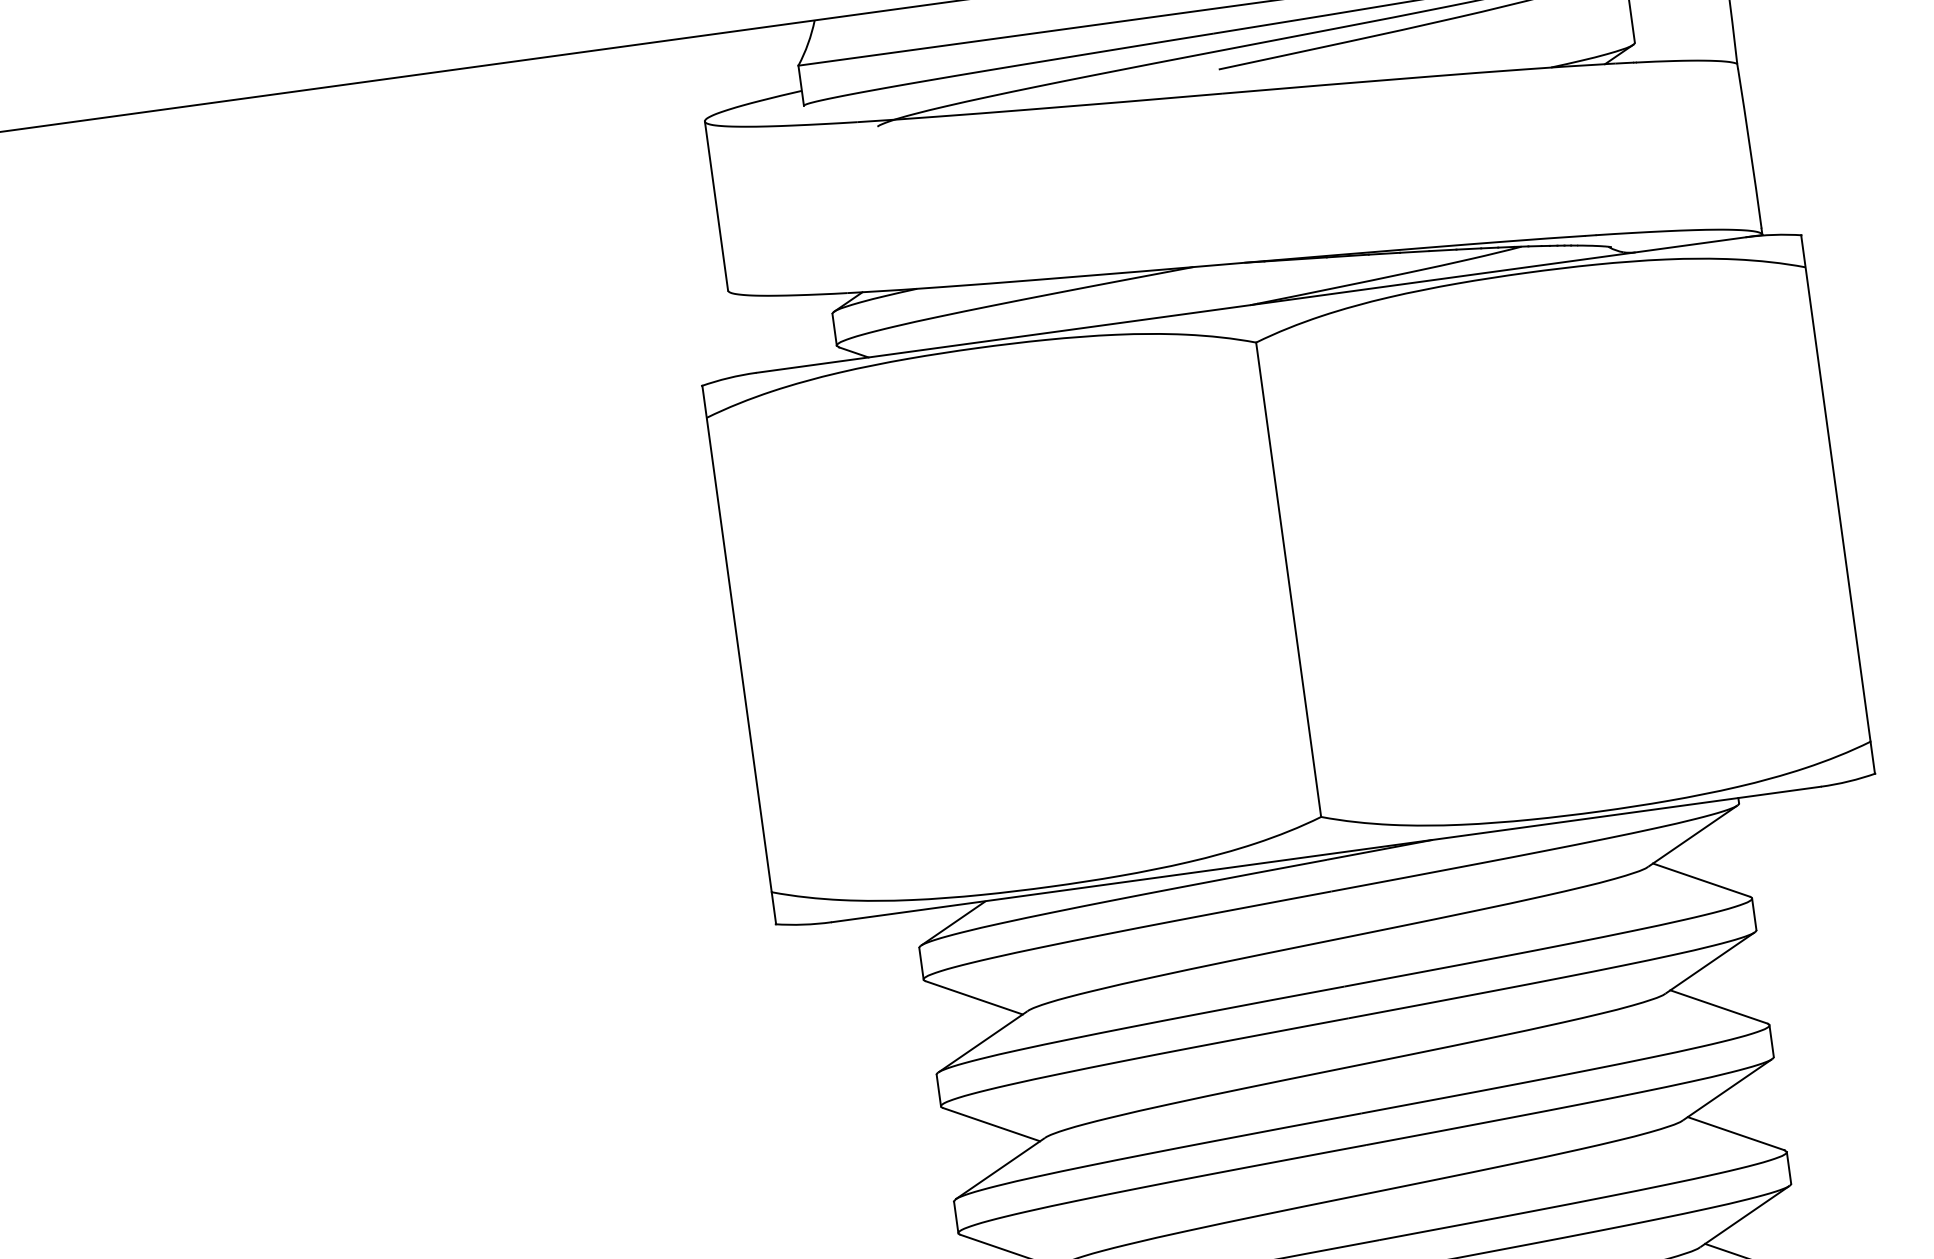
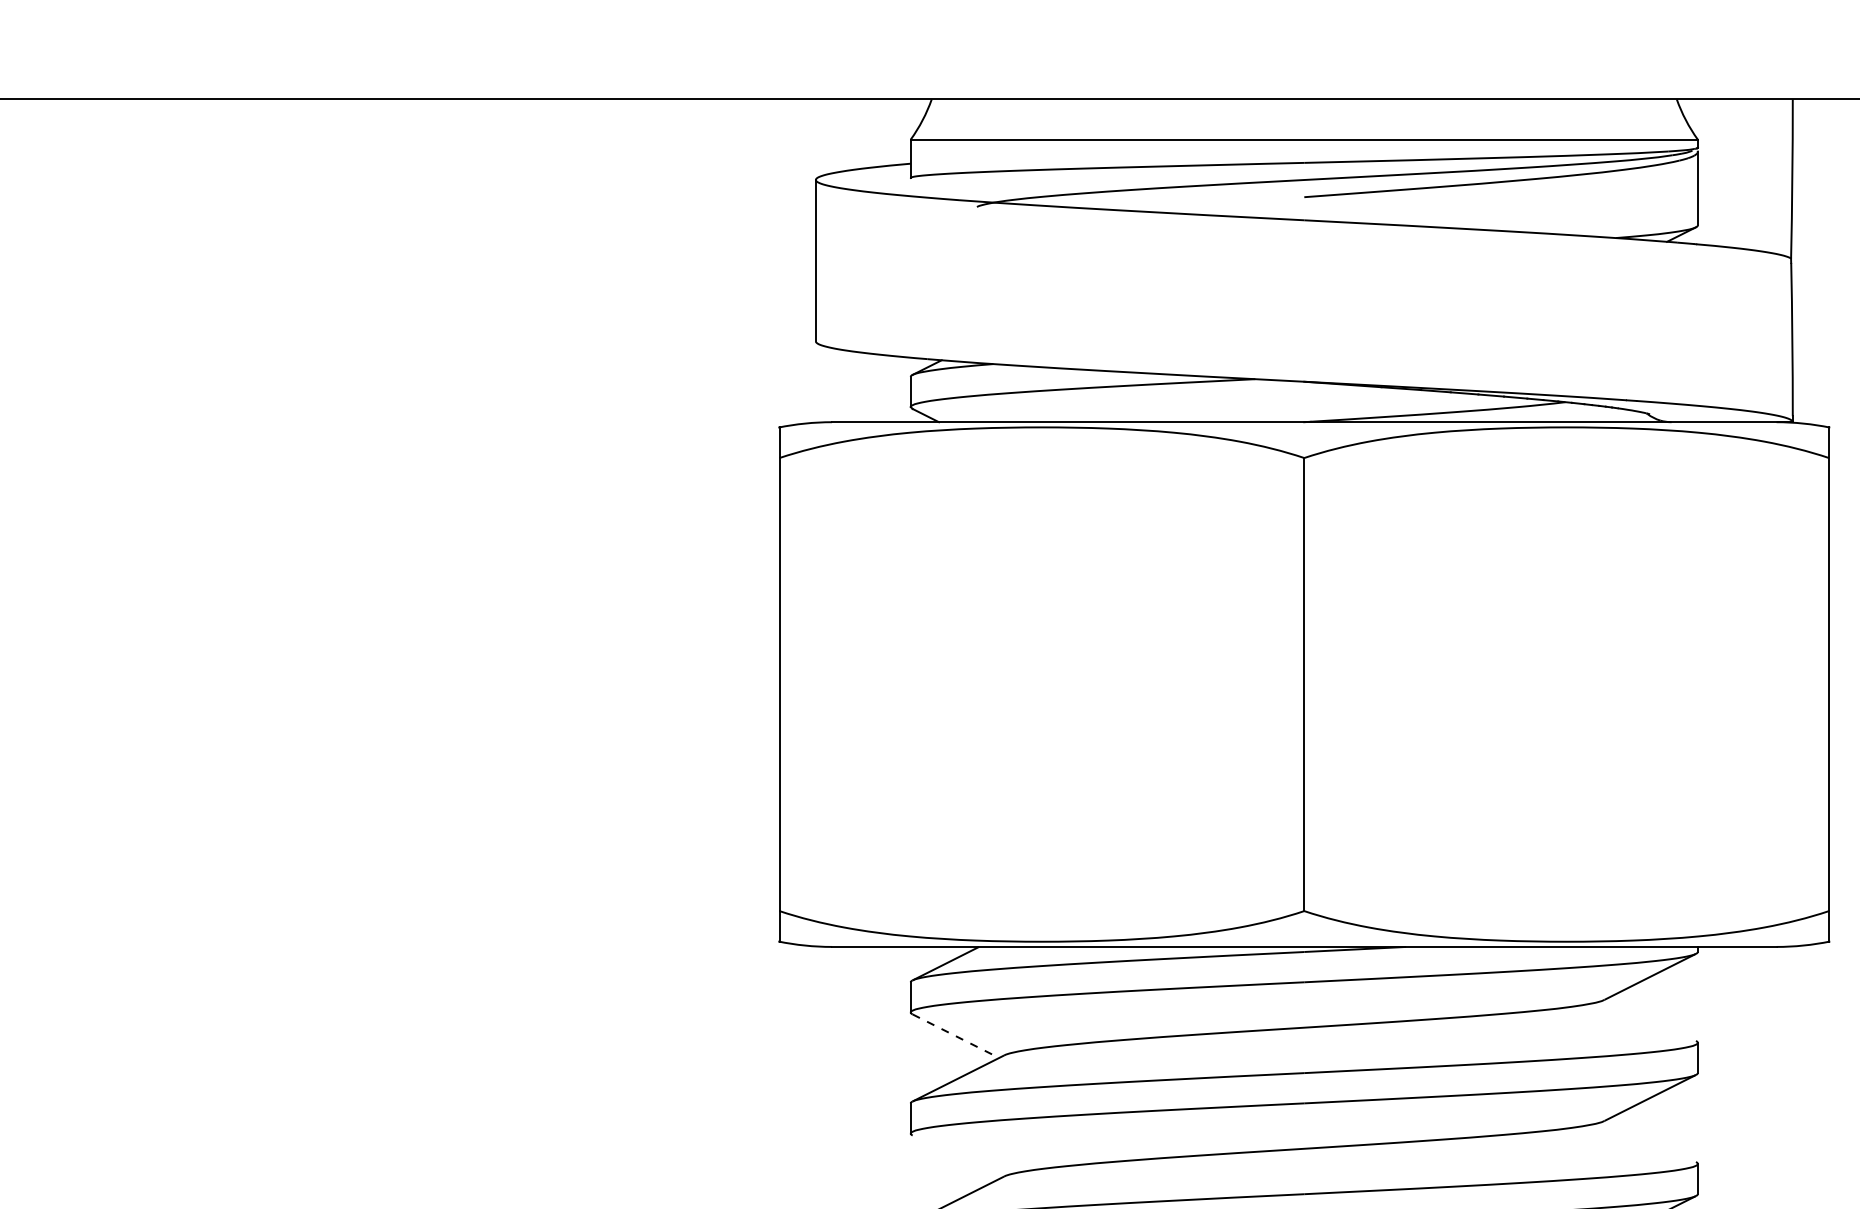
line: (1701, 879) -> (1652, 1018), removed
line: (974, 998) -> (956, 1036), solid -> dashed
line: (1718, 1007) -> (1652, 1140), removed
line: (991, 1124) -> (955, 1157), removed

